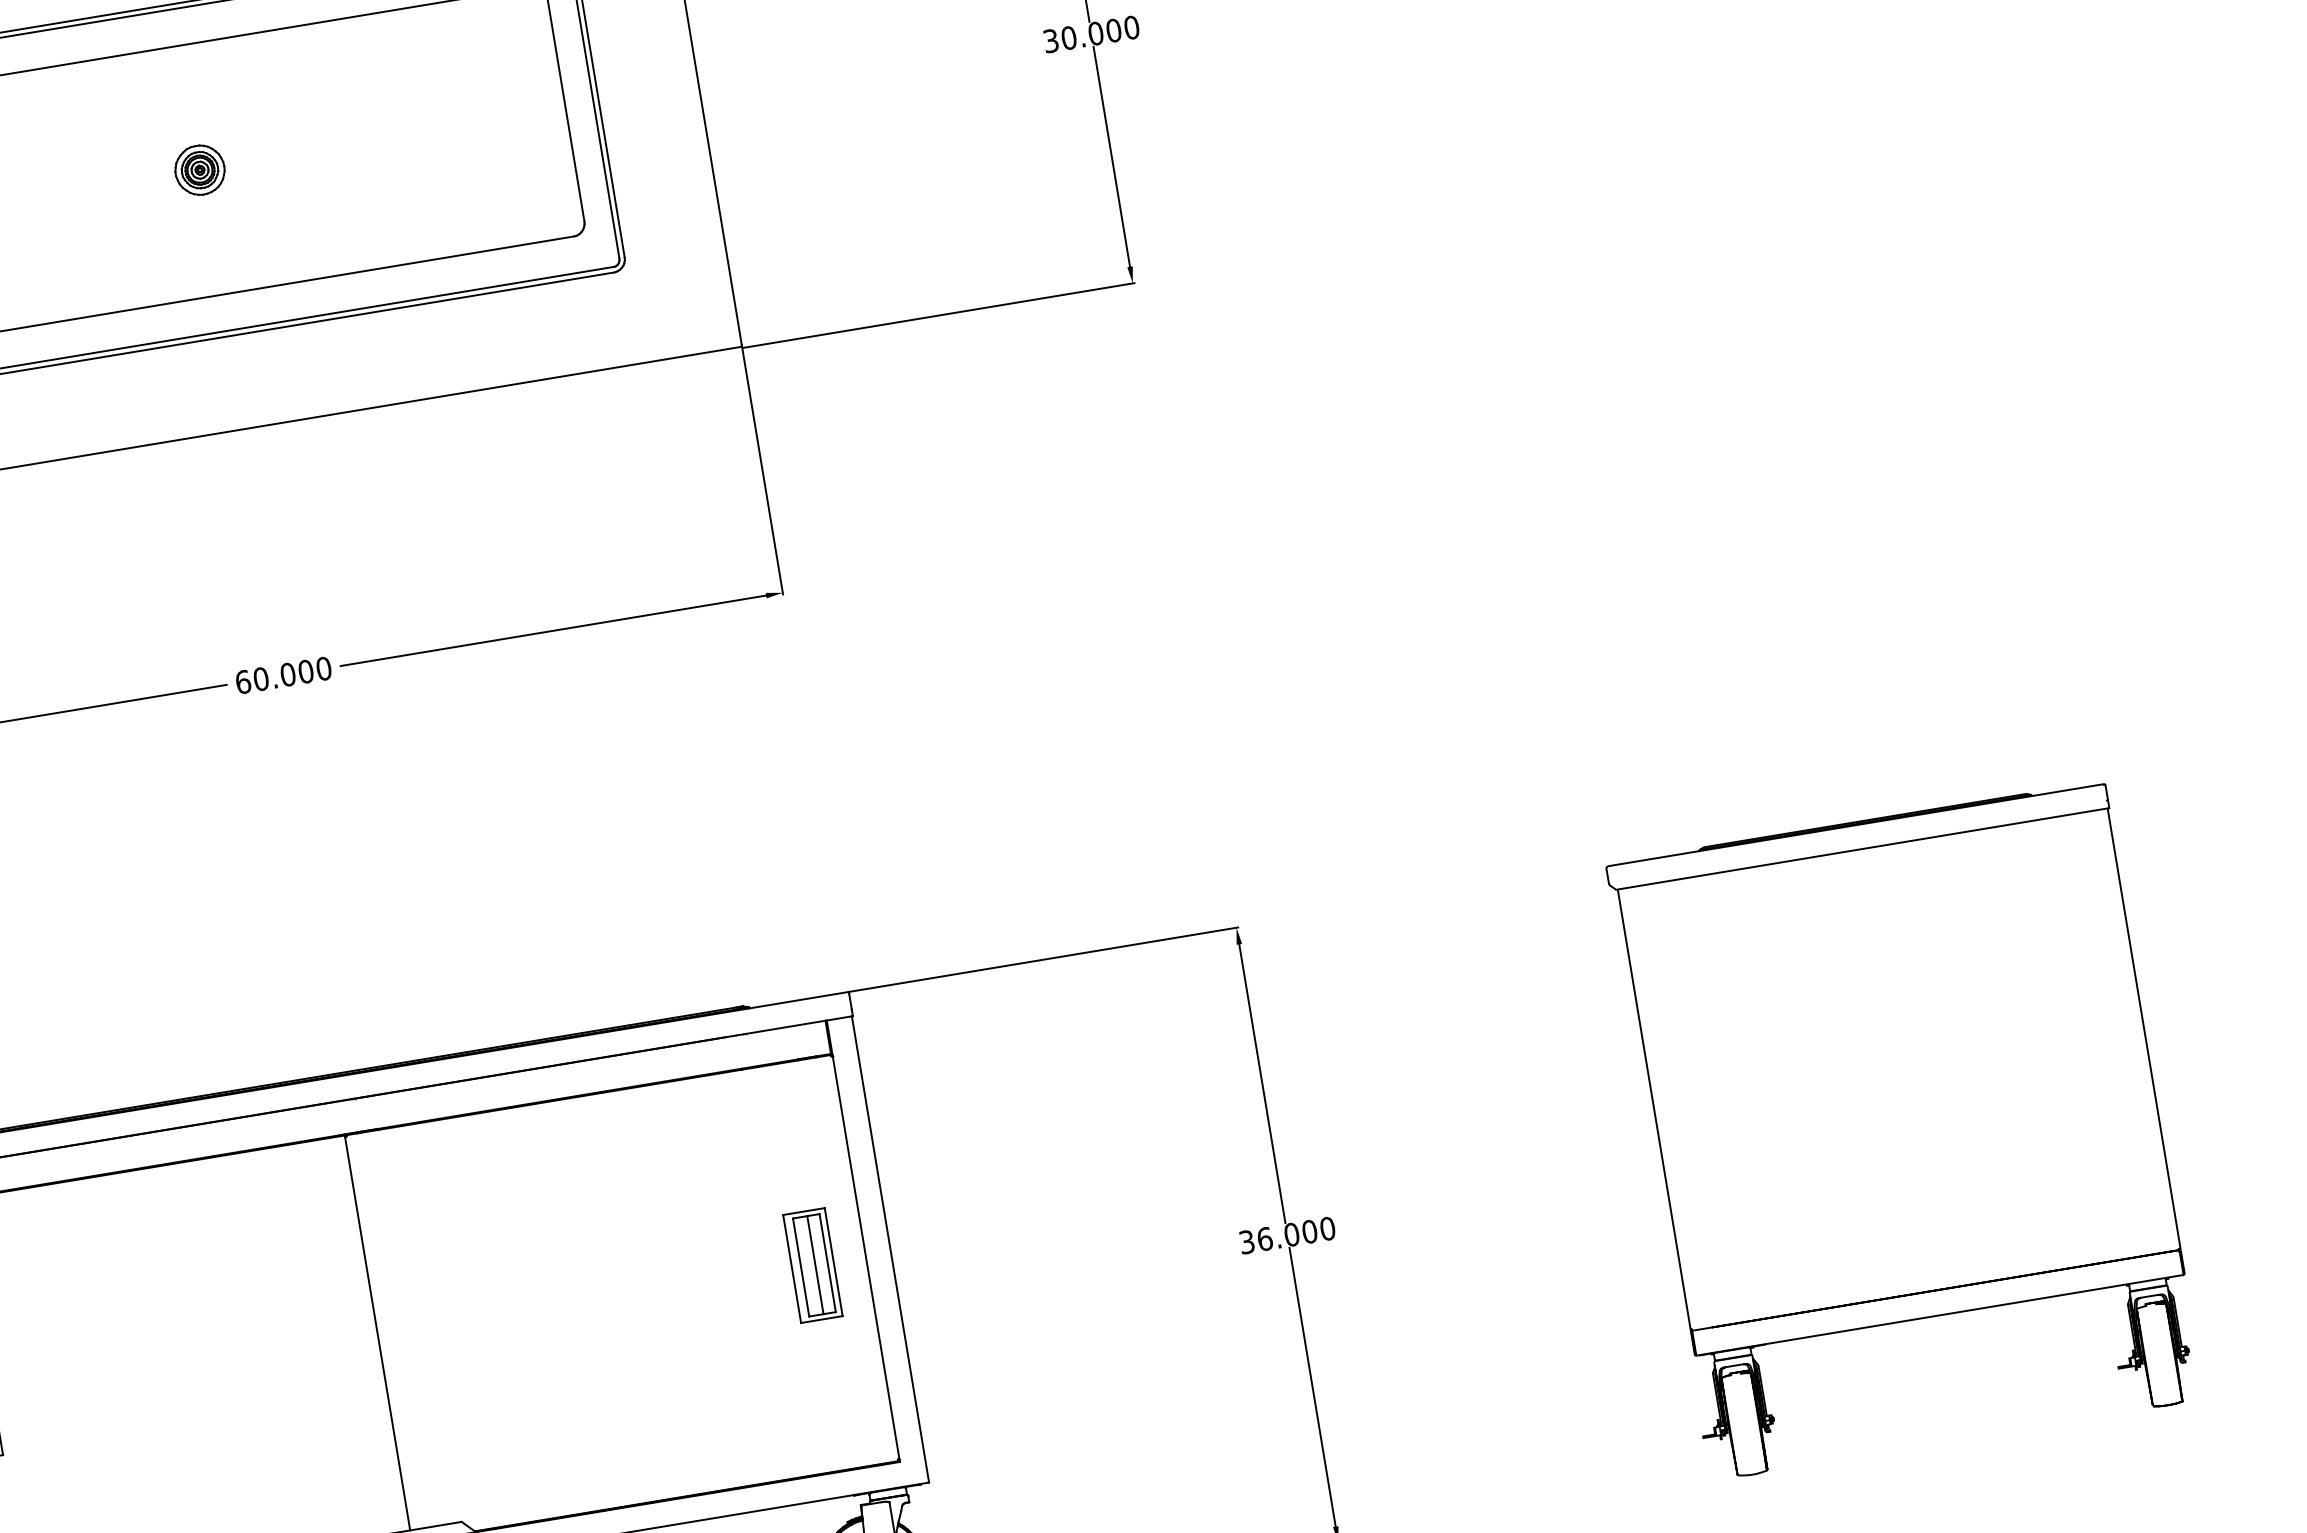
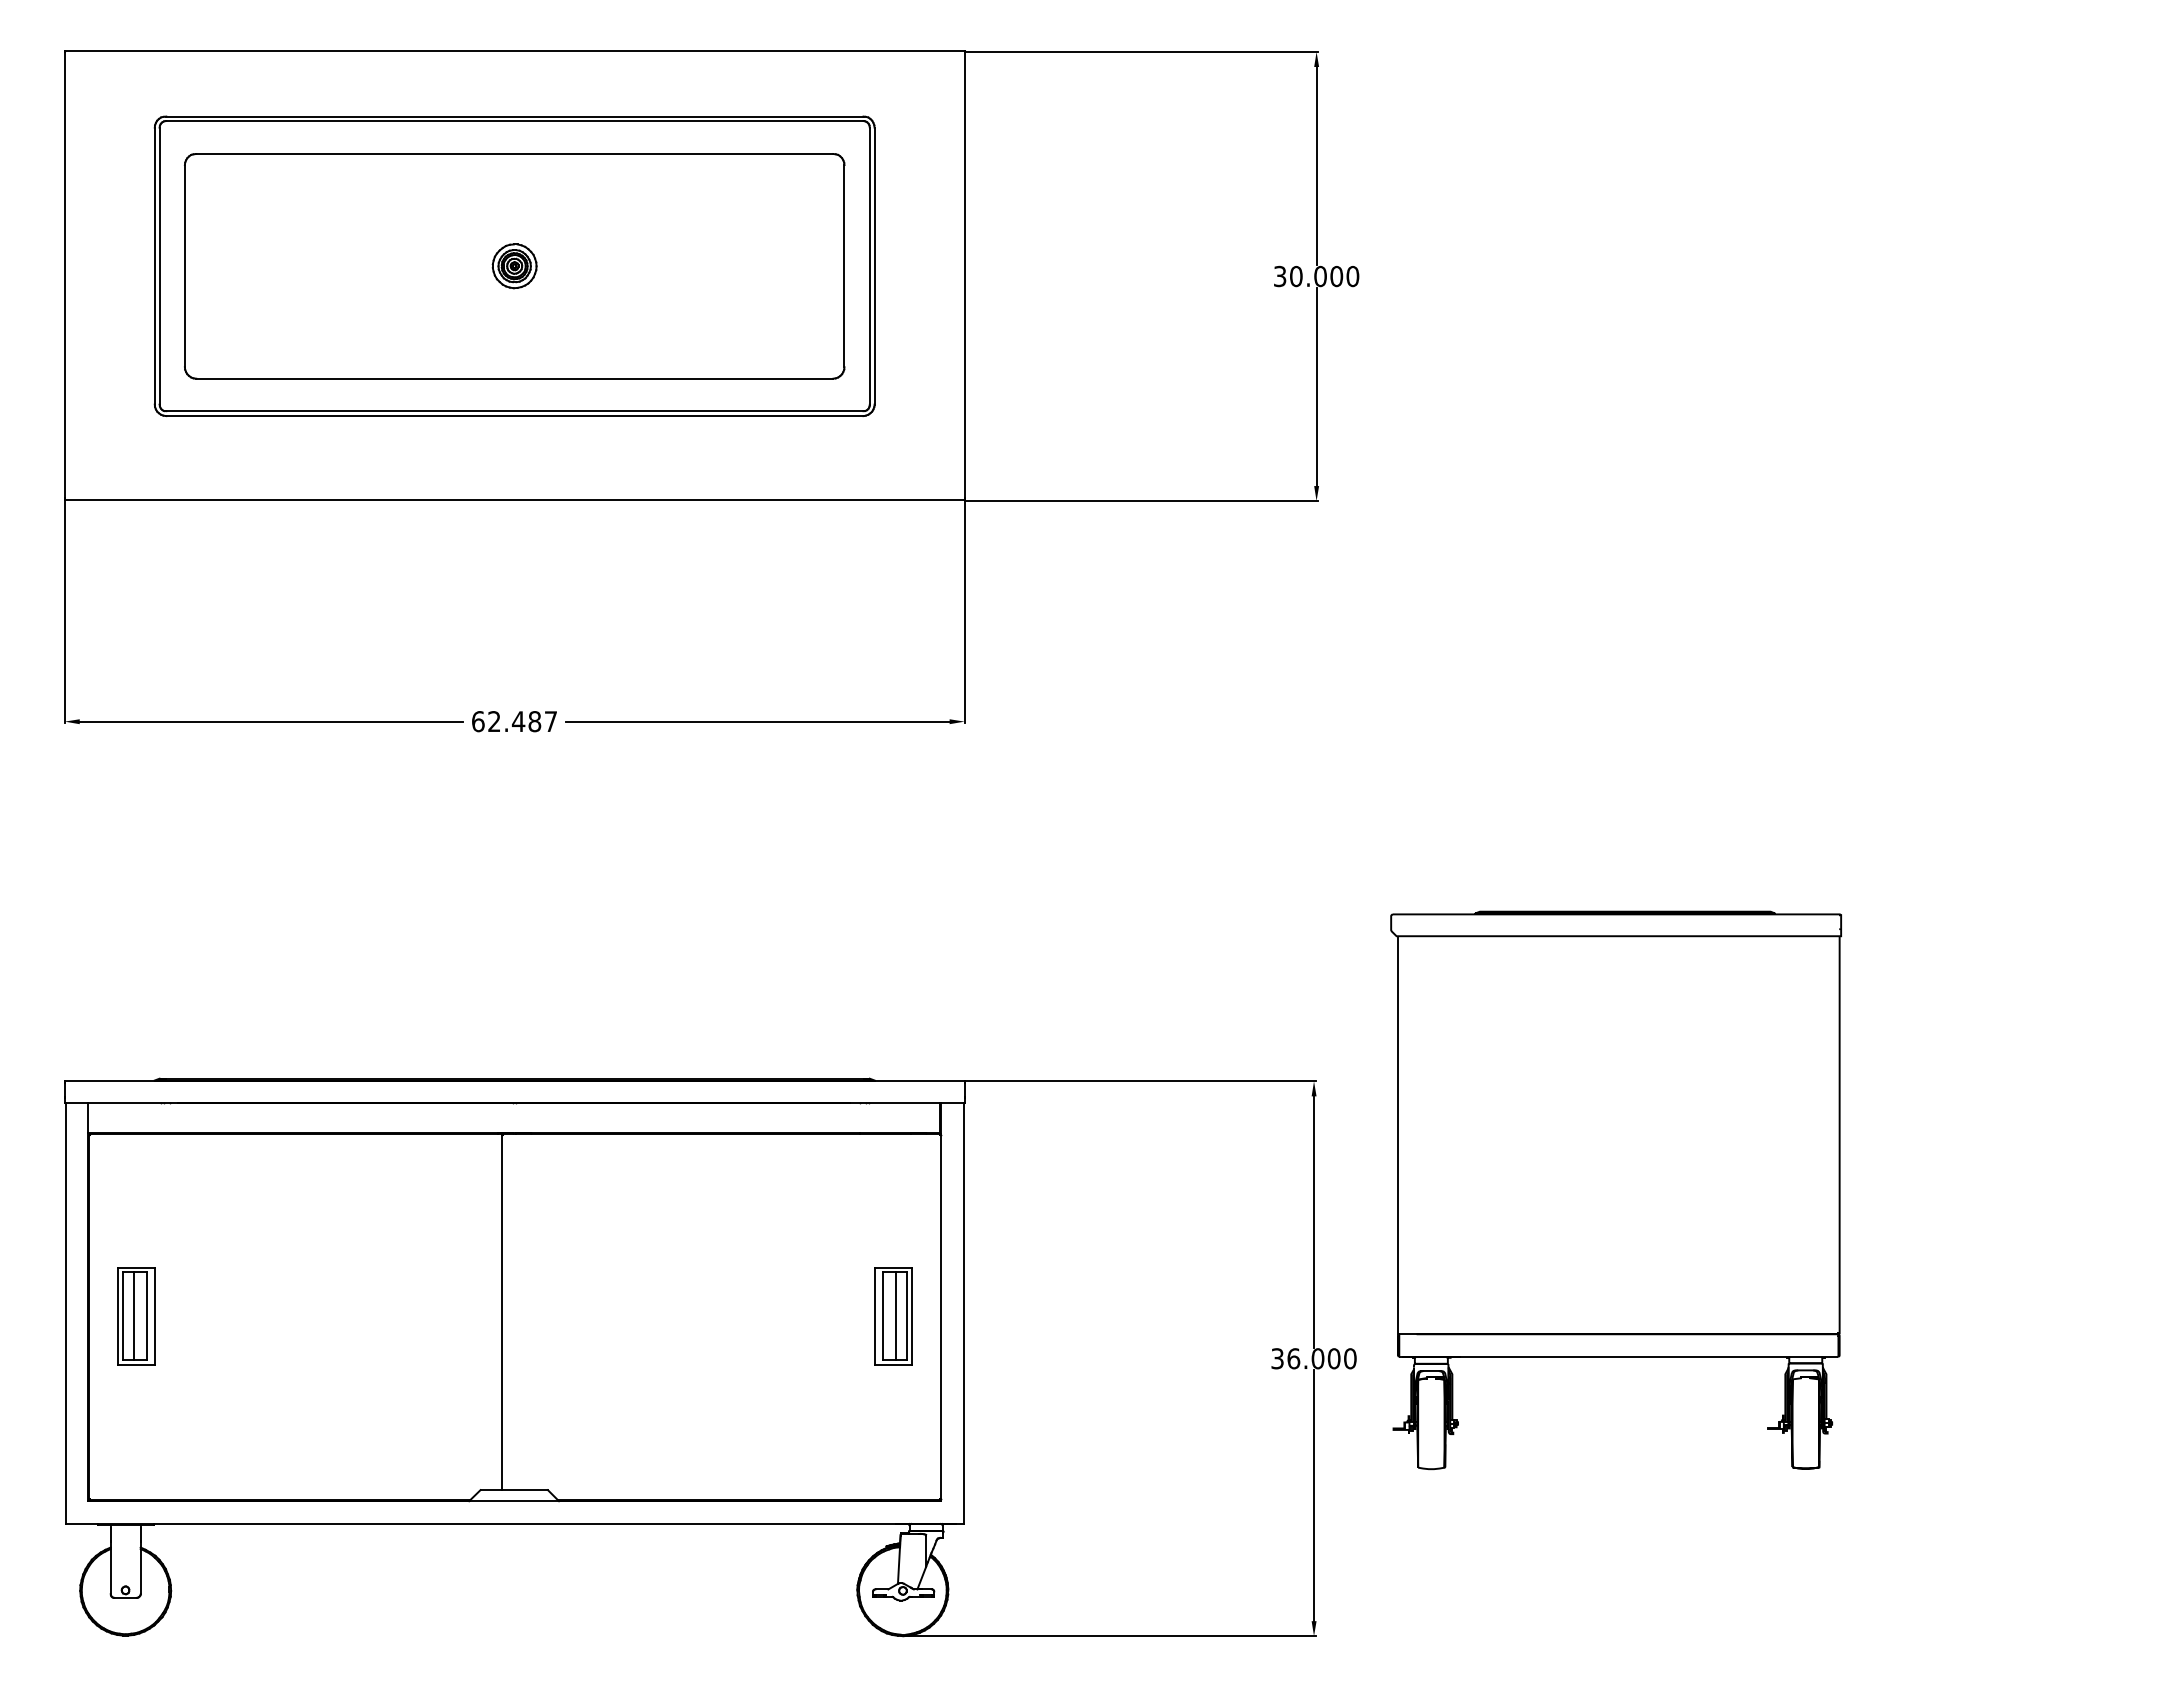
text: (292, 673) -> (522, 721), 60.000 -> 62.487
part: (1905, 1131) -> (1615, 1190), moved

